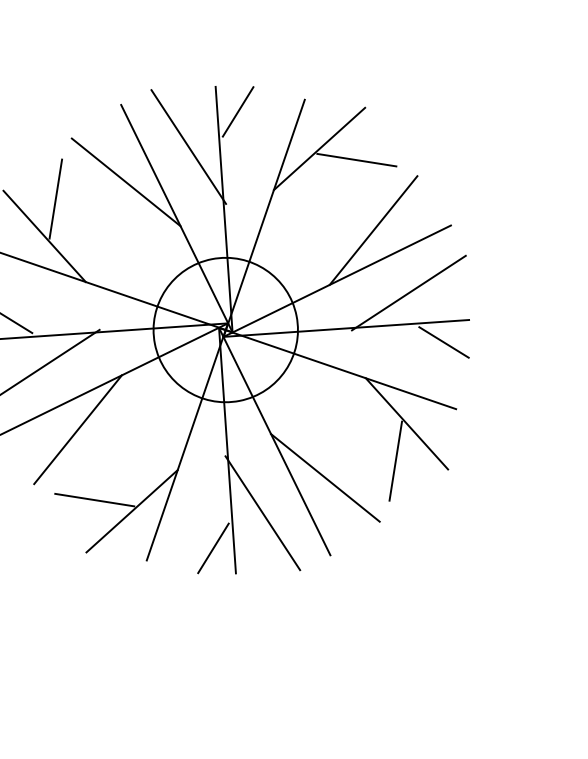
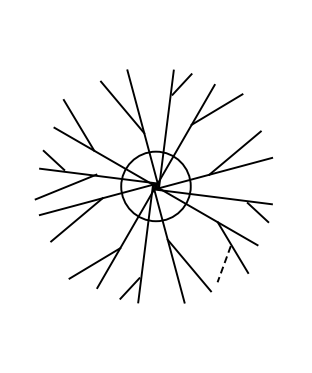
line: (188, 146) -> (155, 96), removed
line: (356, 158) -> (233, 117), removed
line: (55, 198) -> (87, 108), removed
line: (407, 292) -> (245, 185), removed
line: (396, 461) -> (224, 264), solid -> dashed
line: (95, 499) -> (78, 254), removed
line: (262, 513) -> (156, 276), removed

